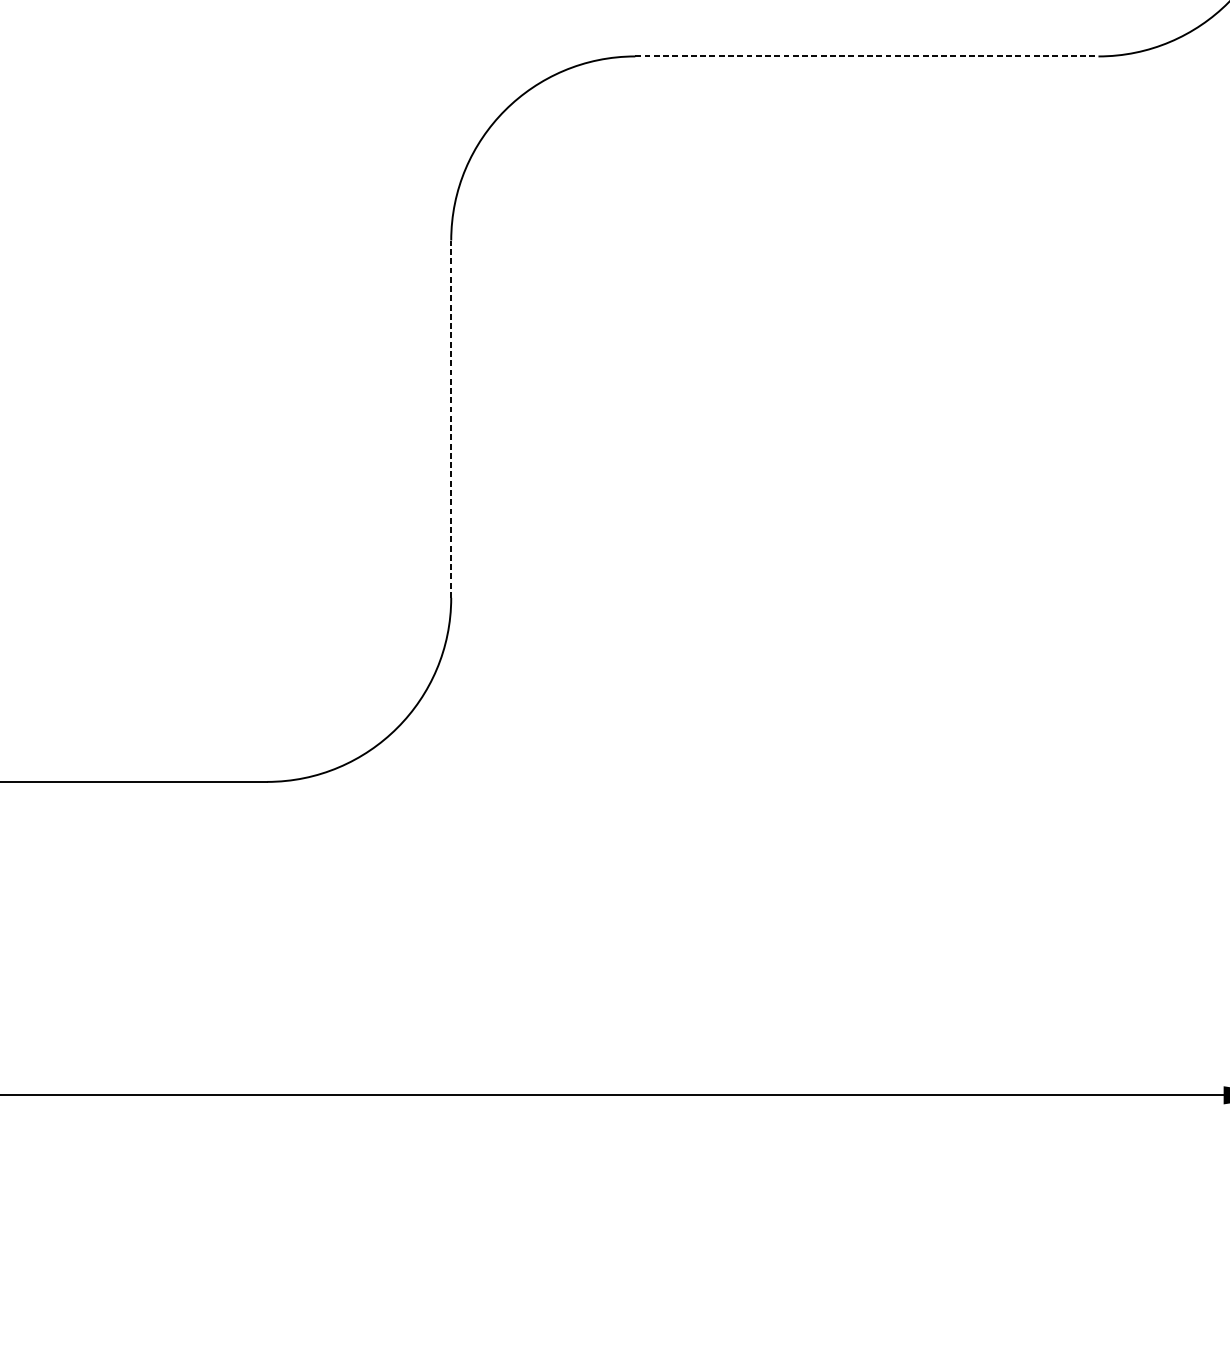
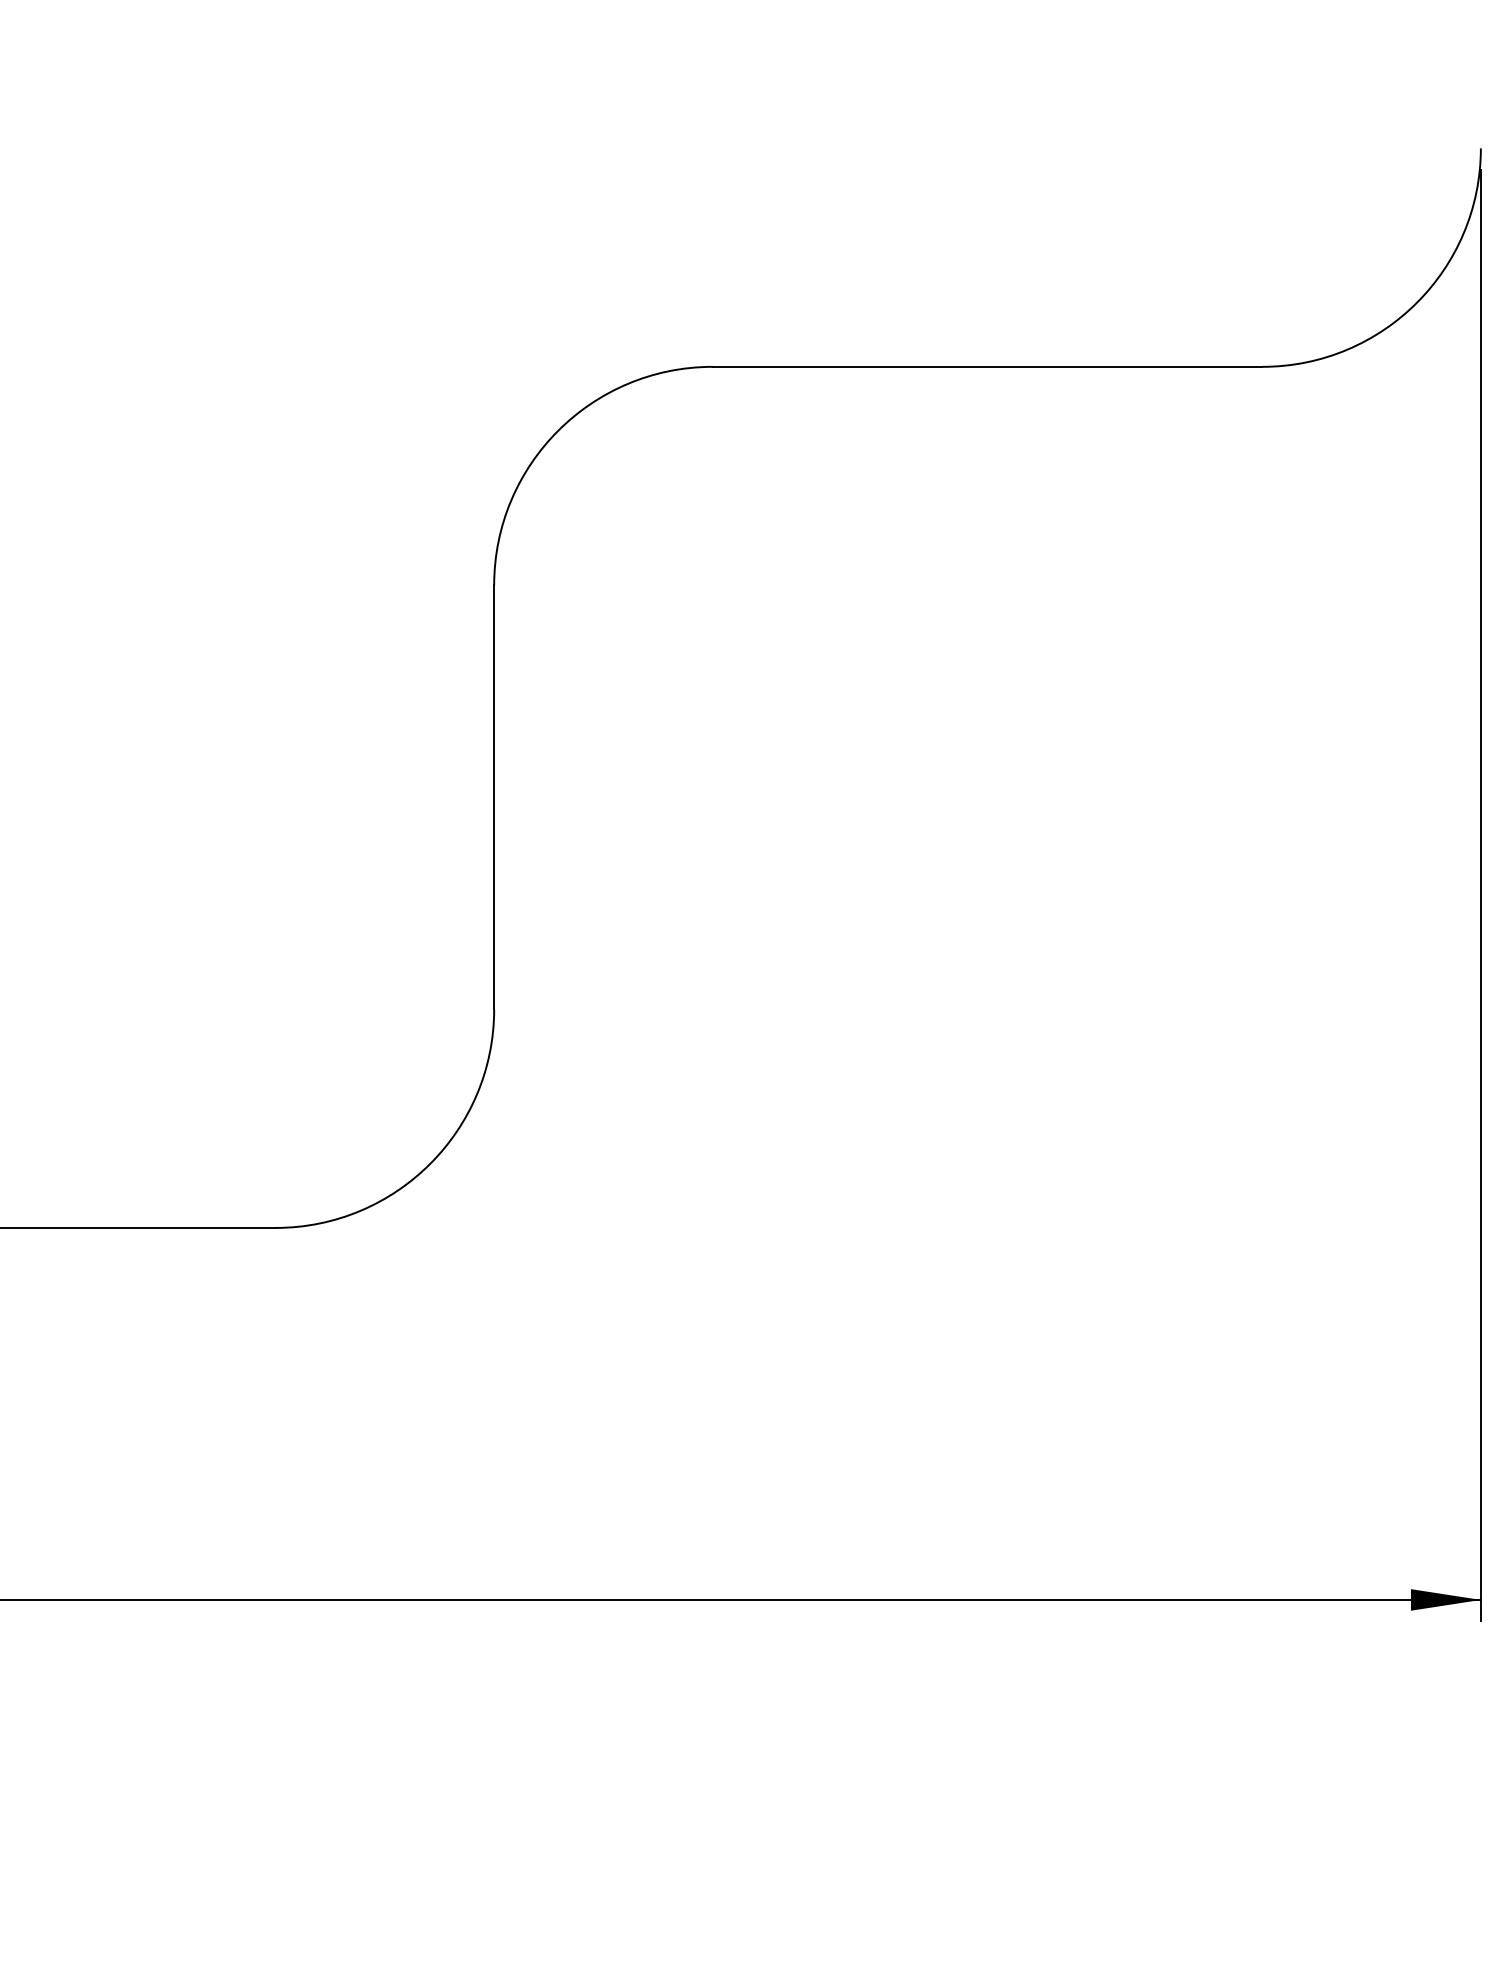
line: (866, 56) -> (987, 366), dashed -> solid
line: (451, 418) -> (494, 796), dashed -> solid

